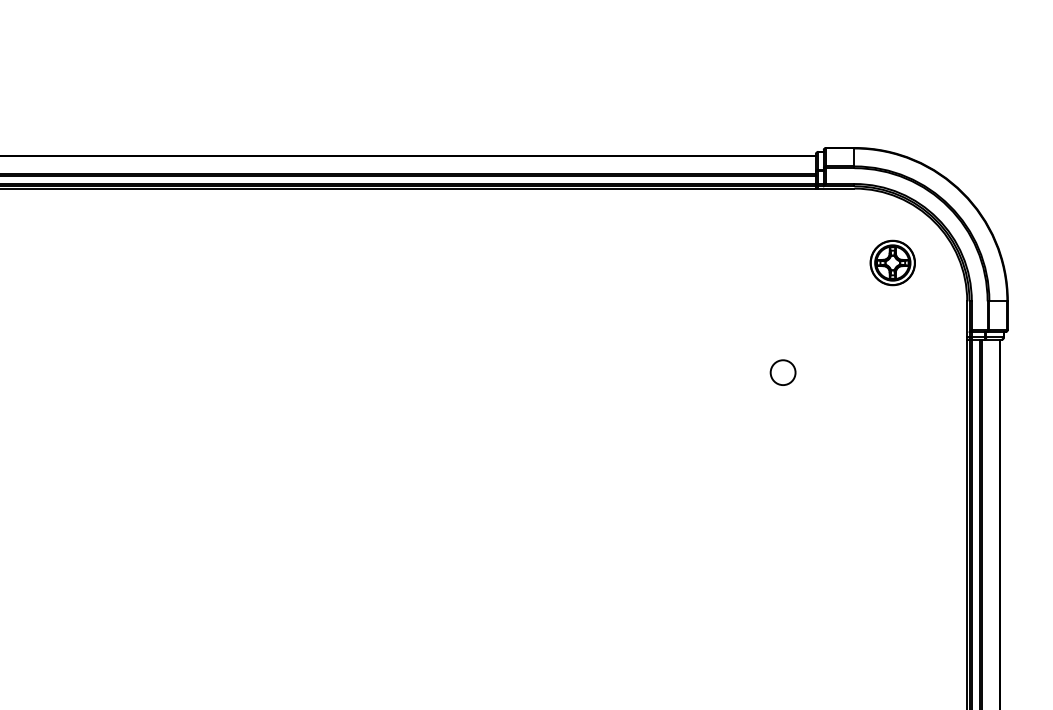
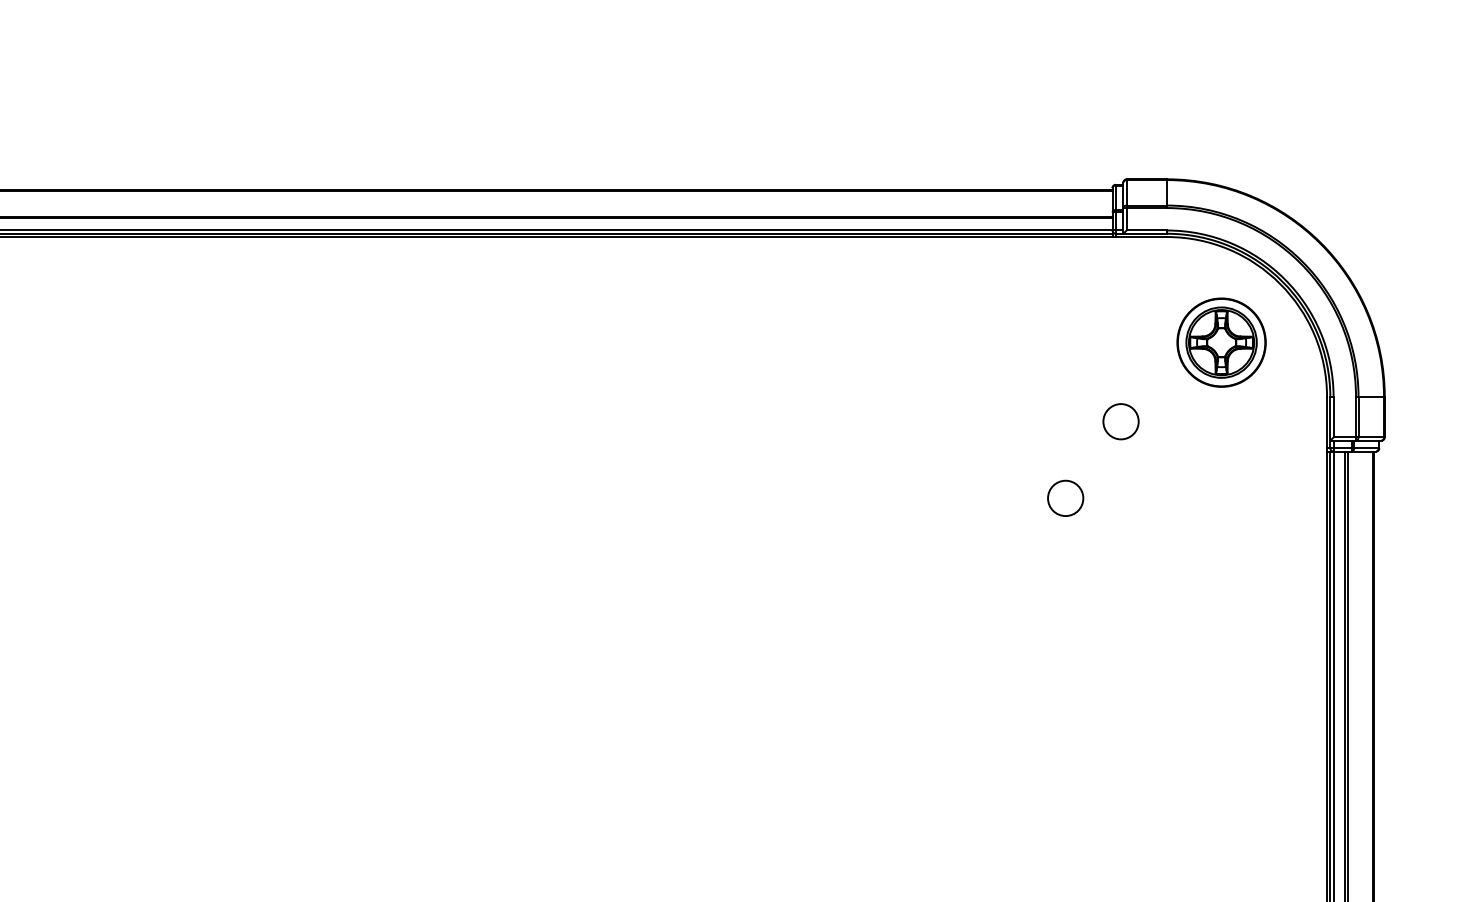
part: (892, 262) -> (1220, 341), size x1.4
circle: (821, 318) -> (1120, 421), added

